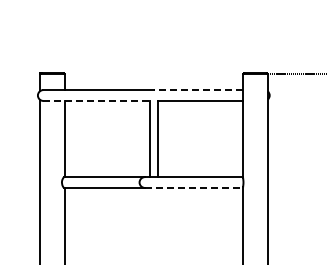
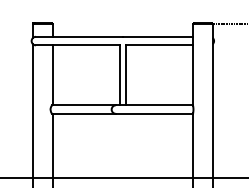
line: (198, 90) -> (158, 37), dashed -> solid
line: (97, 100) -> (78, 45), dashed -> solid
line: (194, 187) -> (154, 113), dashed -> solid

